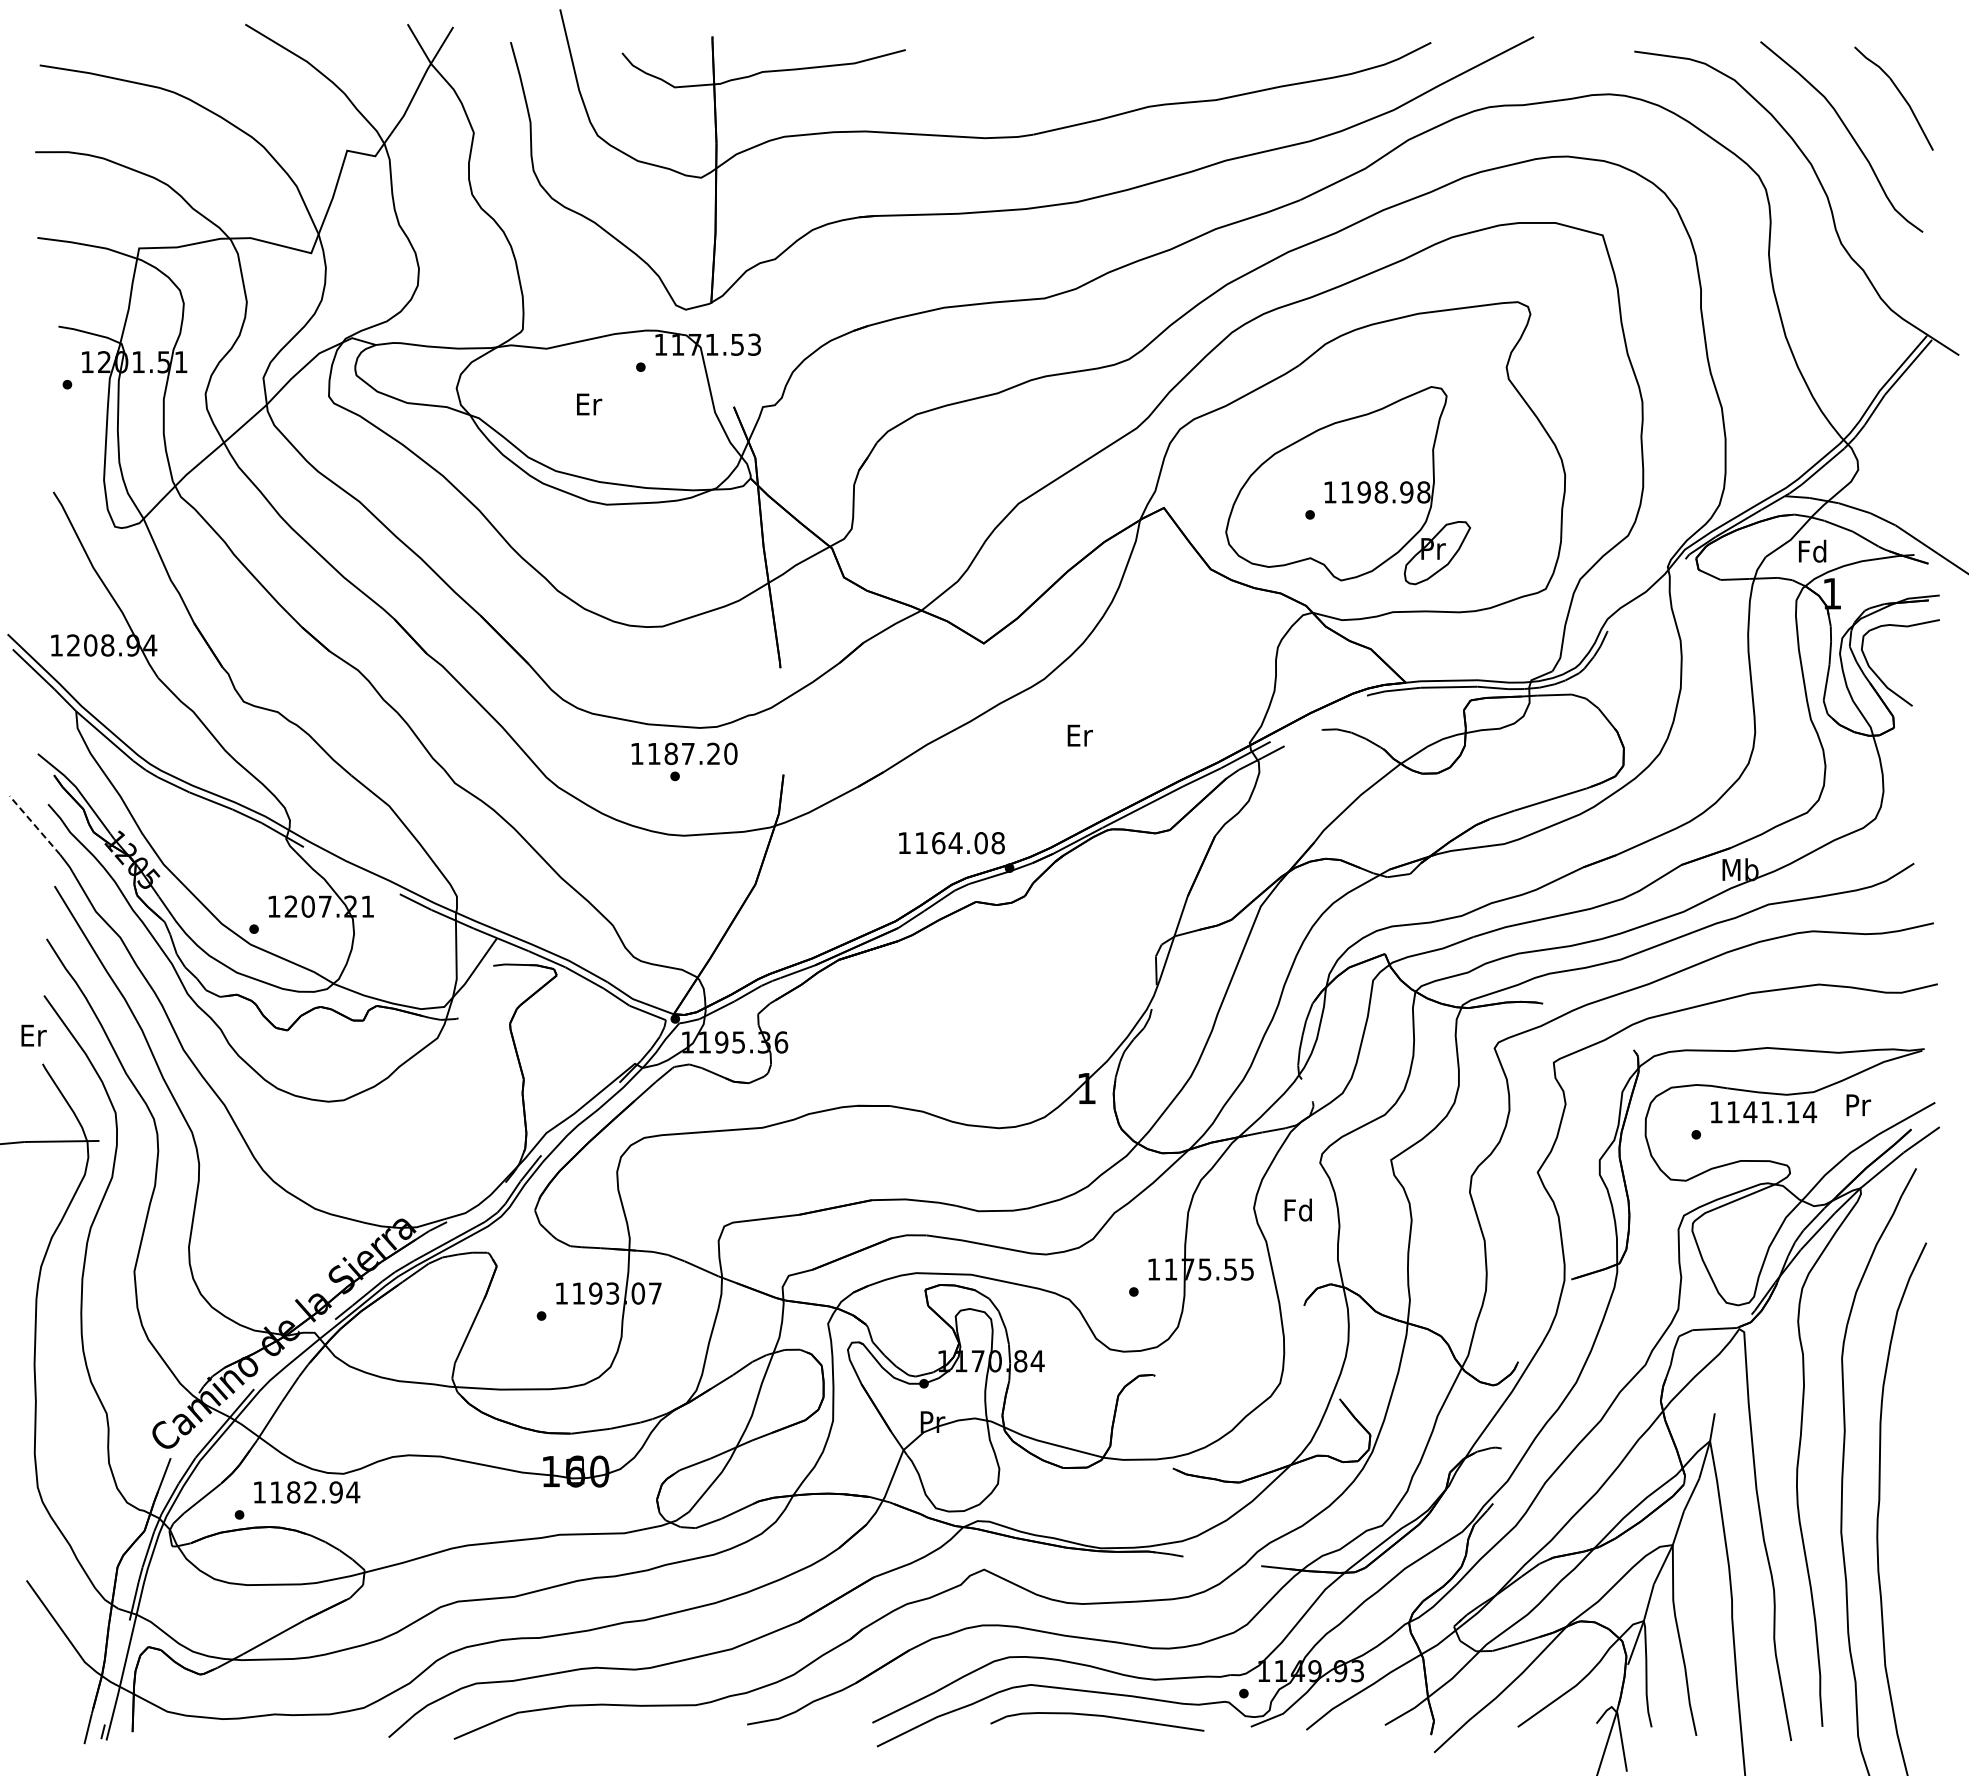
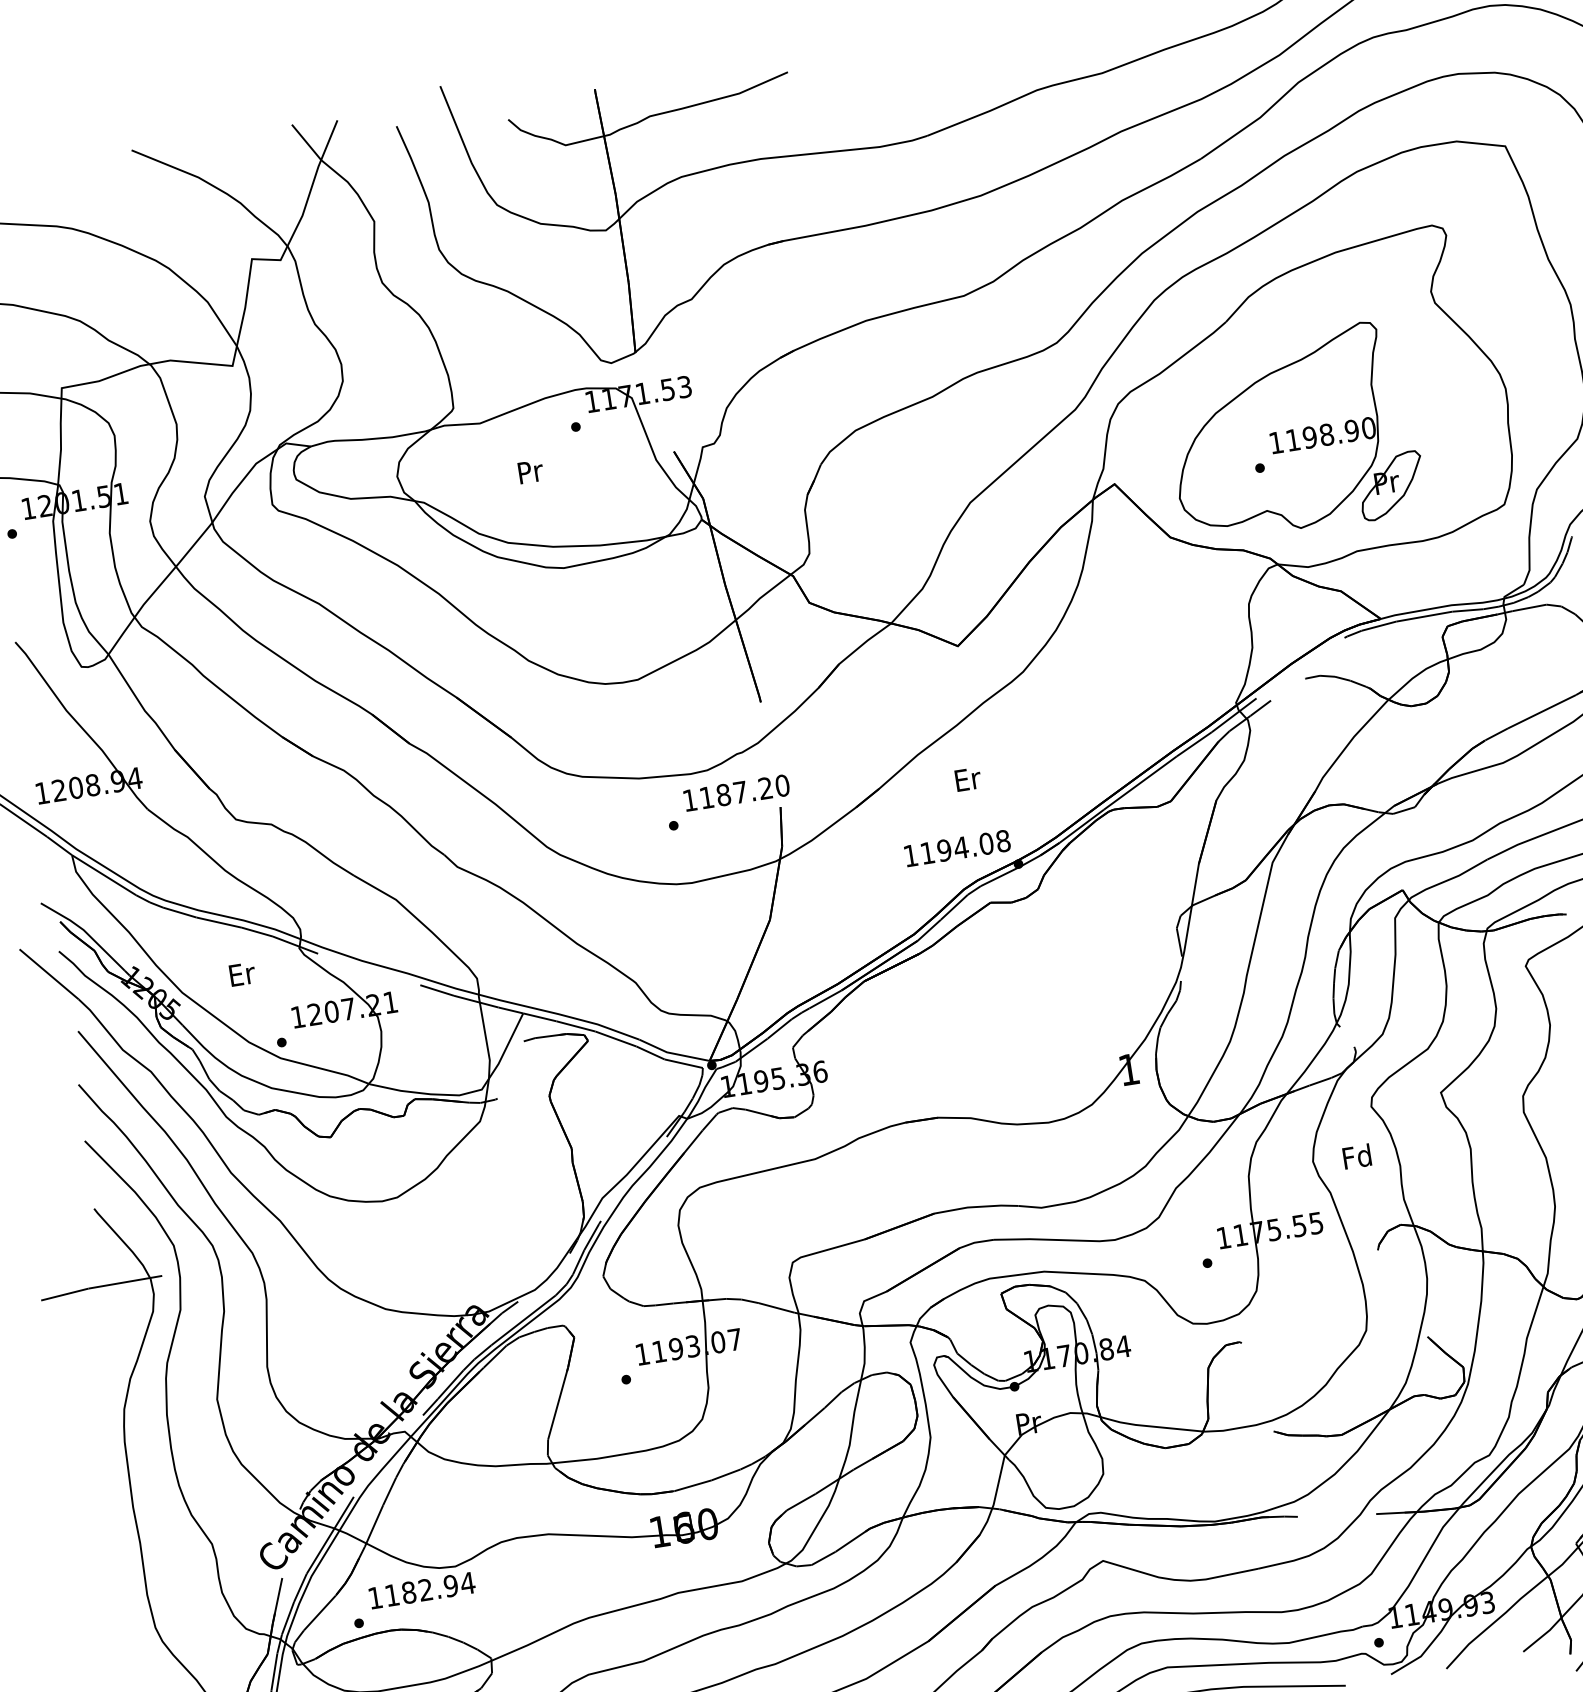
text: (589, 404) -> (531, 471), Er -> Pr
text: (1423, 492) -> (1368, 428), 1198.98 -> 1198.90
text: (1079, 735) -> (967, 779), moved
text: (684, 753) -> (736, 792), moved
line: (34, 825) -> (48, 974), dashed -> solid
text: (938, 843) -> (944, 850), 1164.08 -> 1194.08
text: (33, 1035) -> (242, 974), moved

